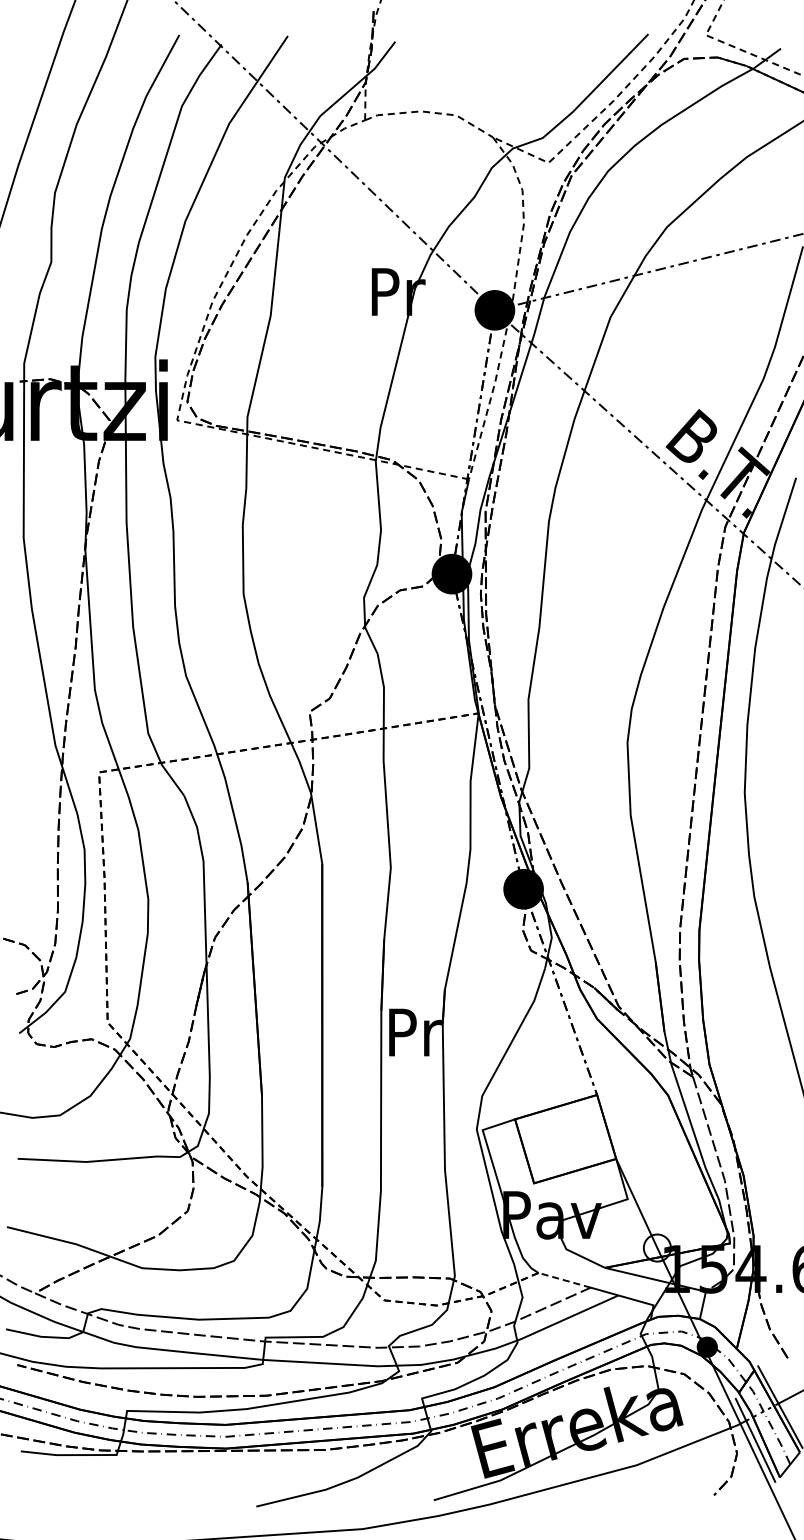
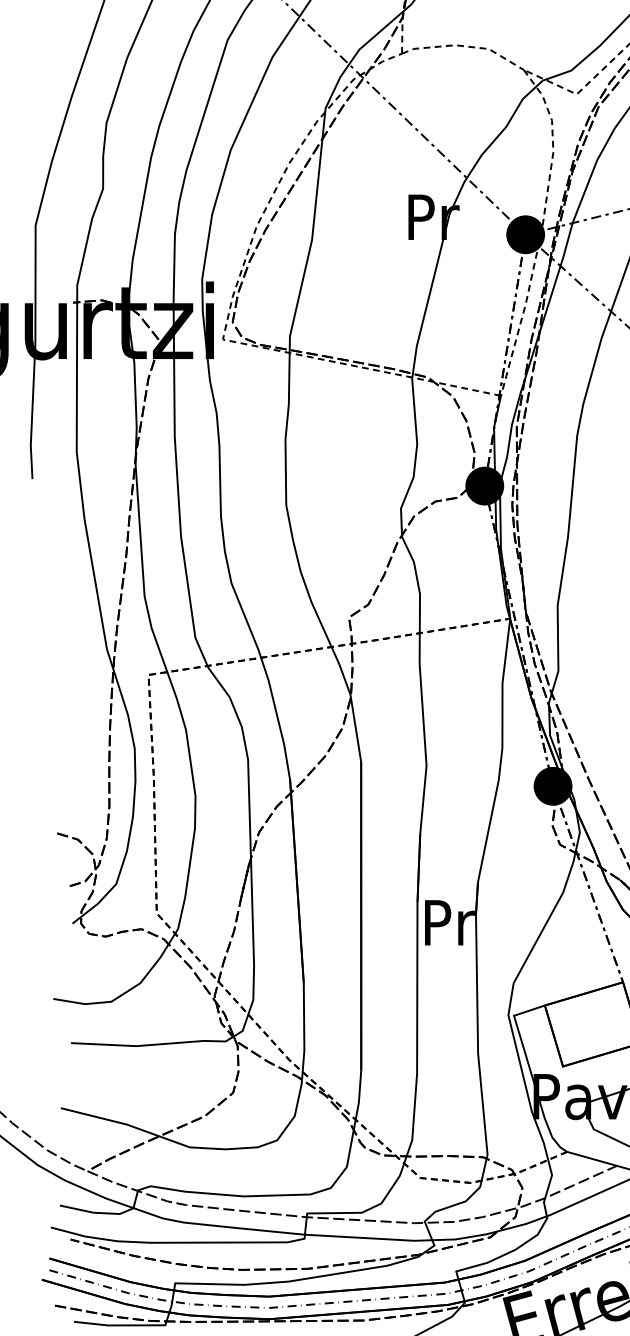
line: (564, 1280) -> (591, 1159), dashed -> solid

